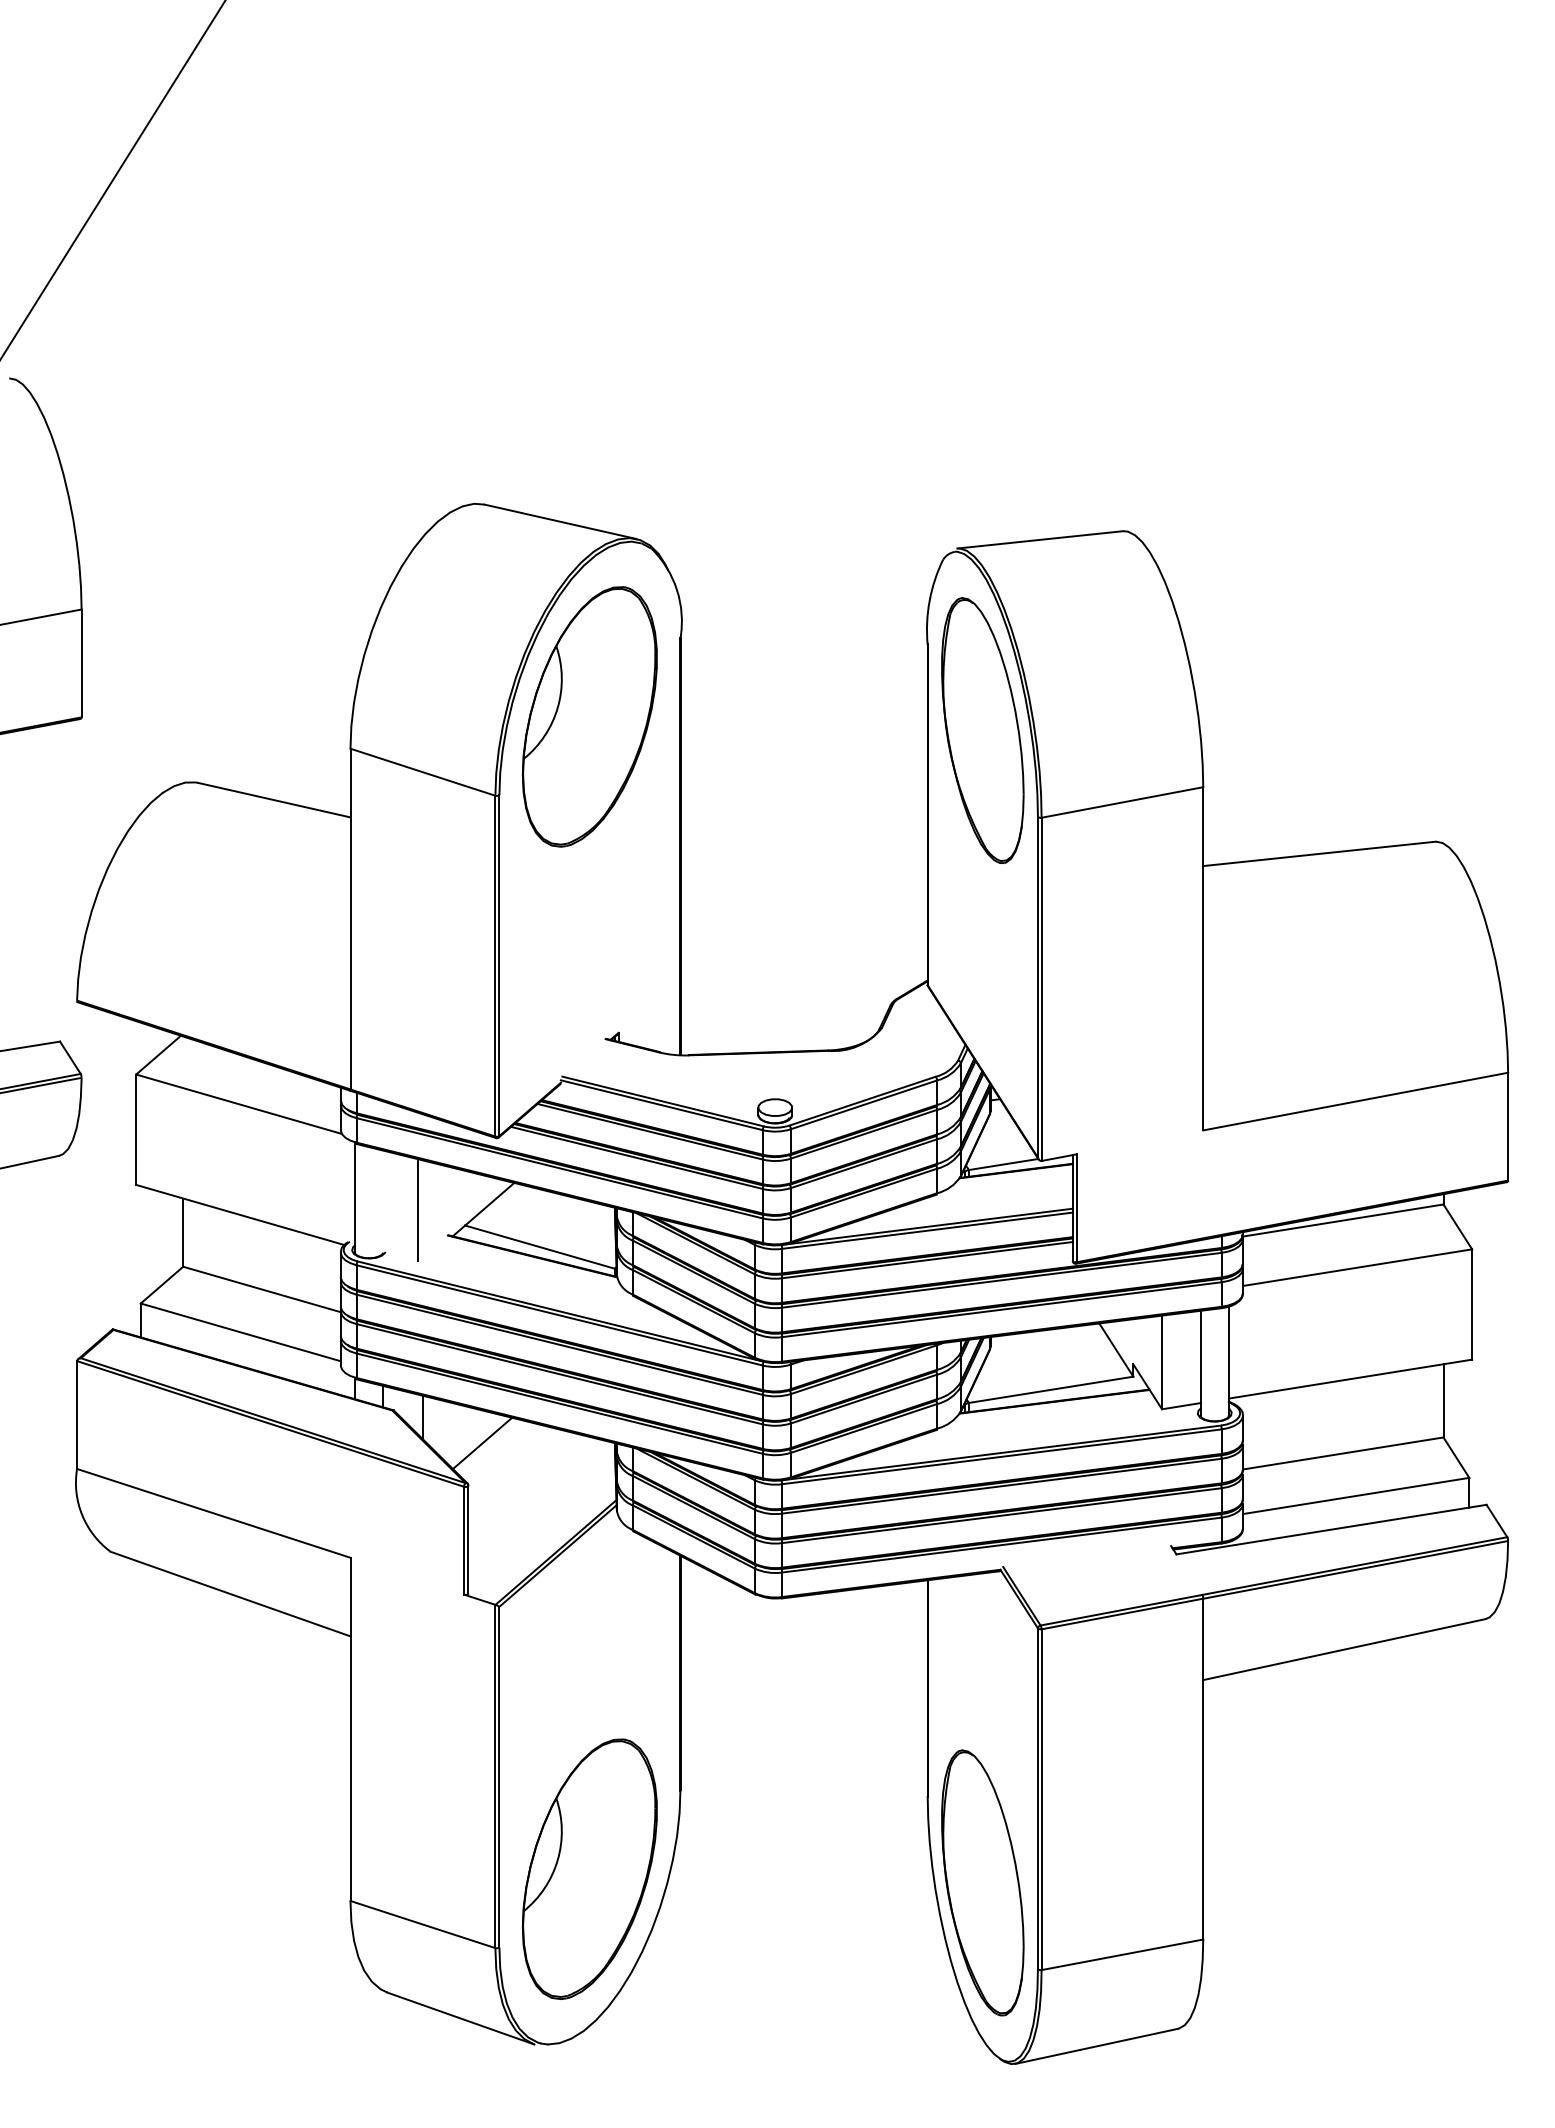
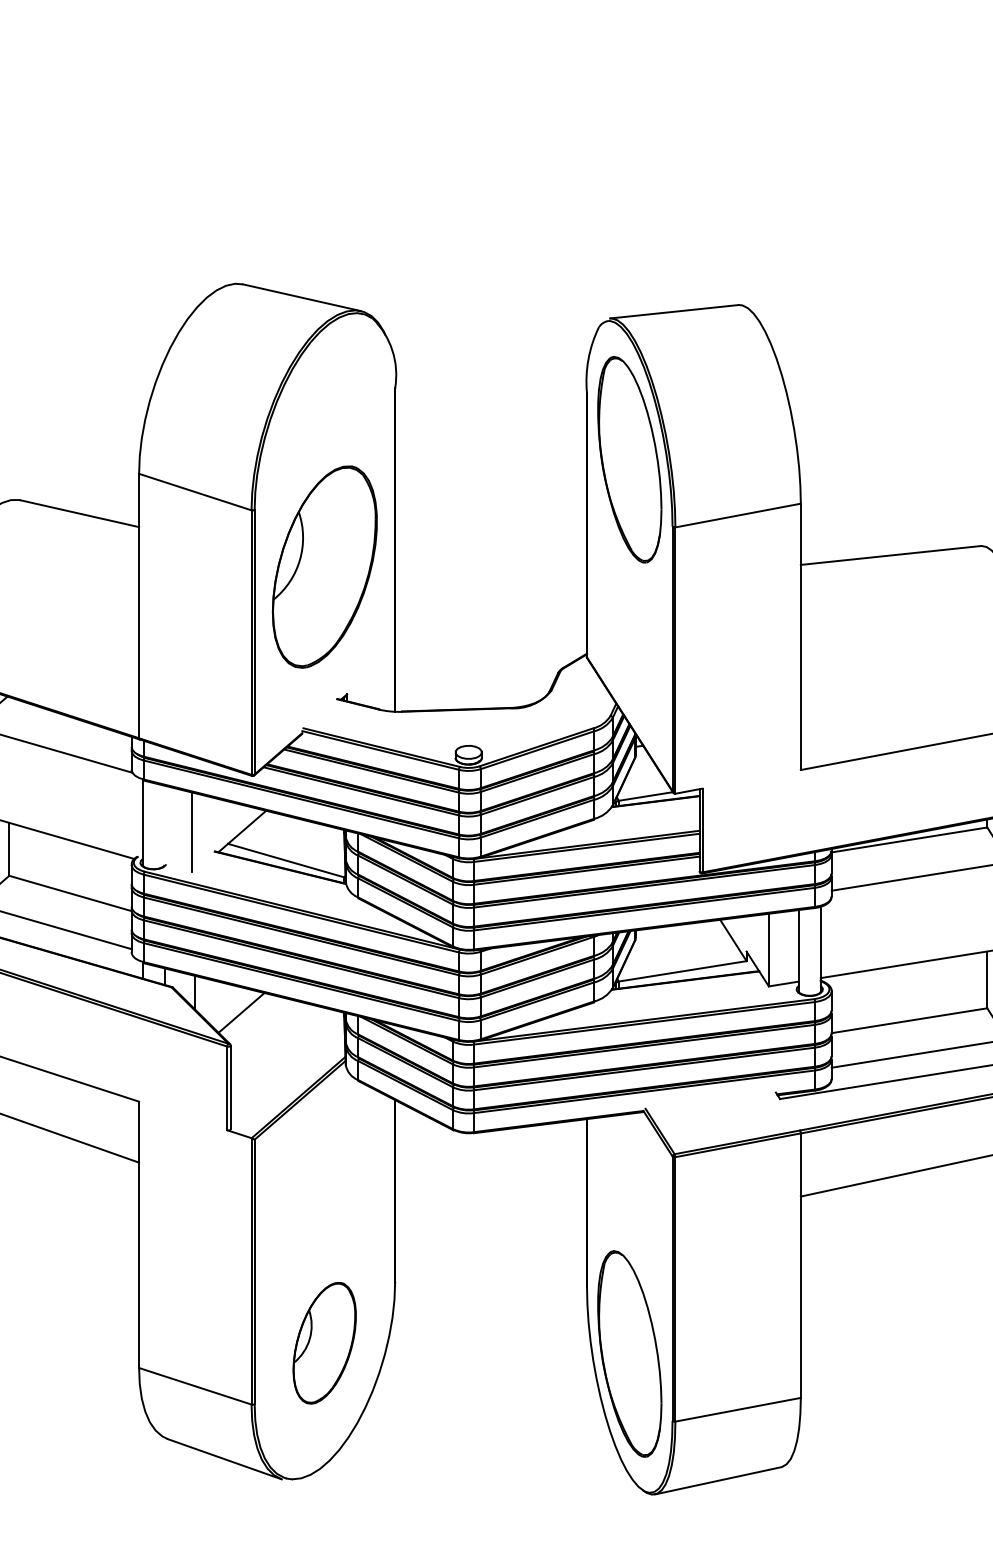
part: (589, 716) -> (324, 566), moved
part: (589, 1868) -> (324, 1342), size x0.6

